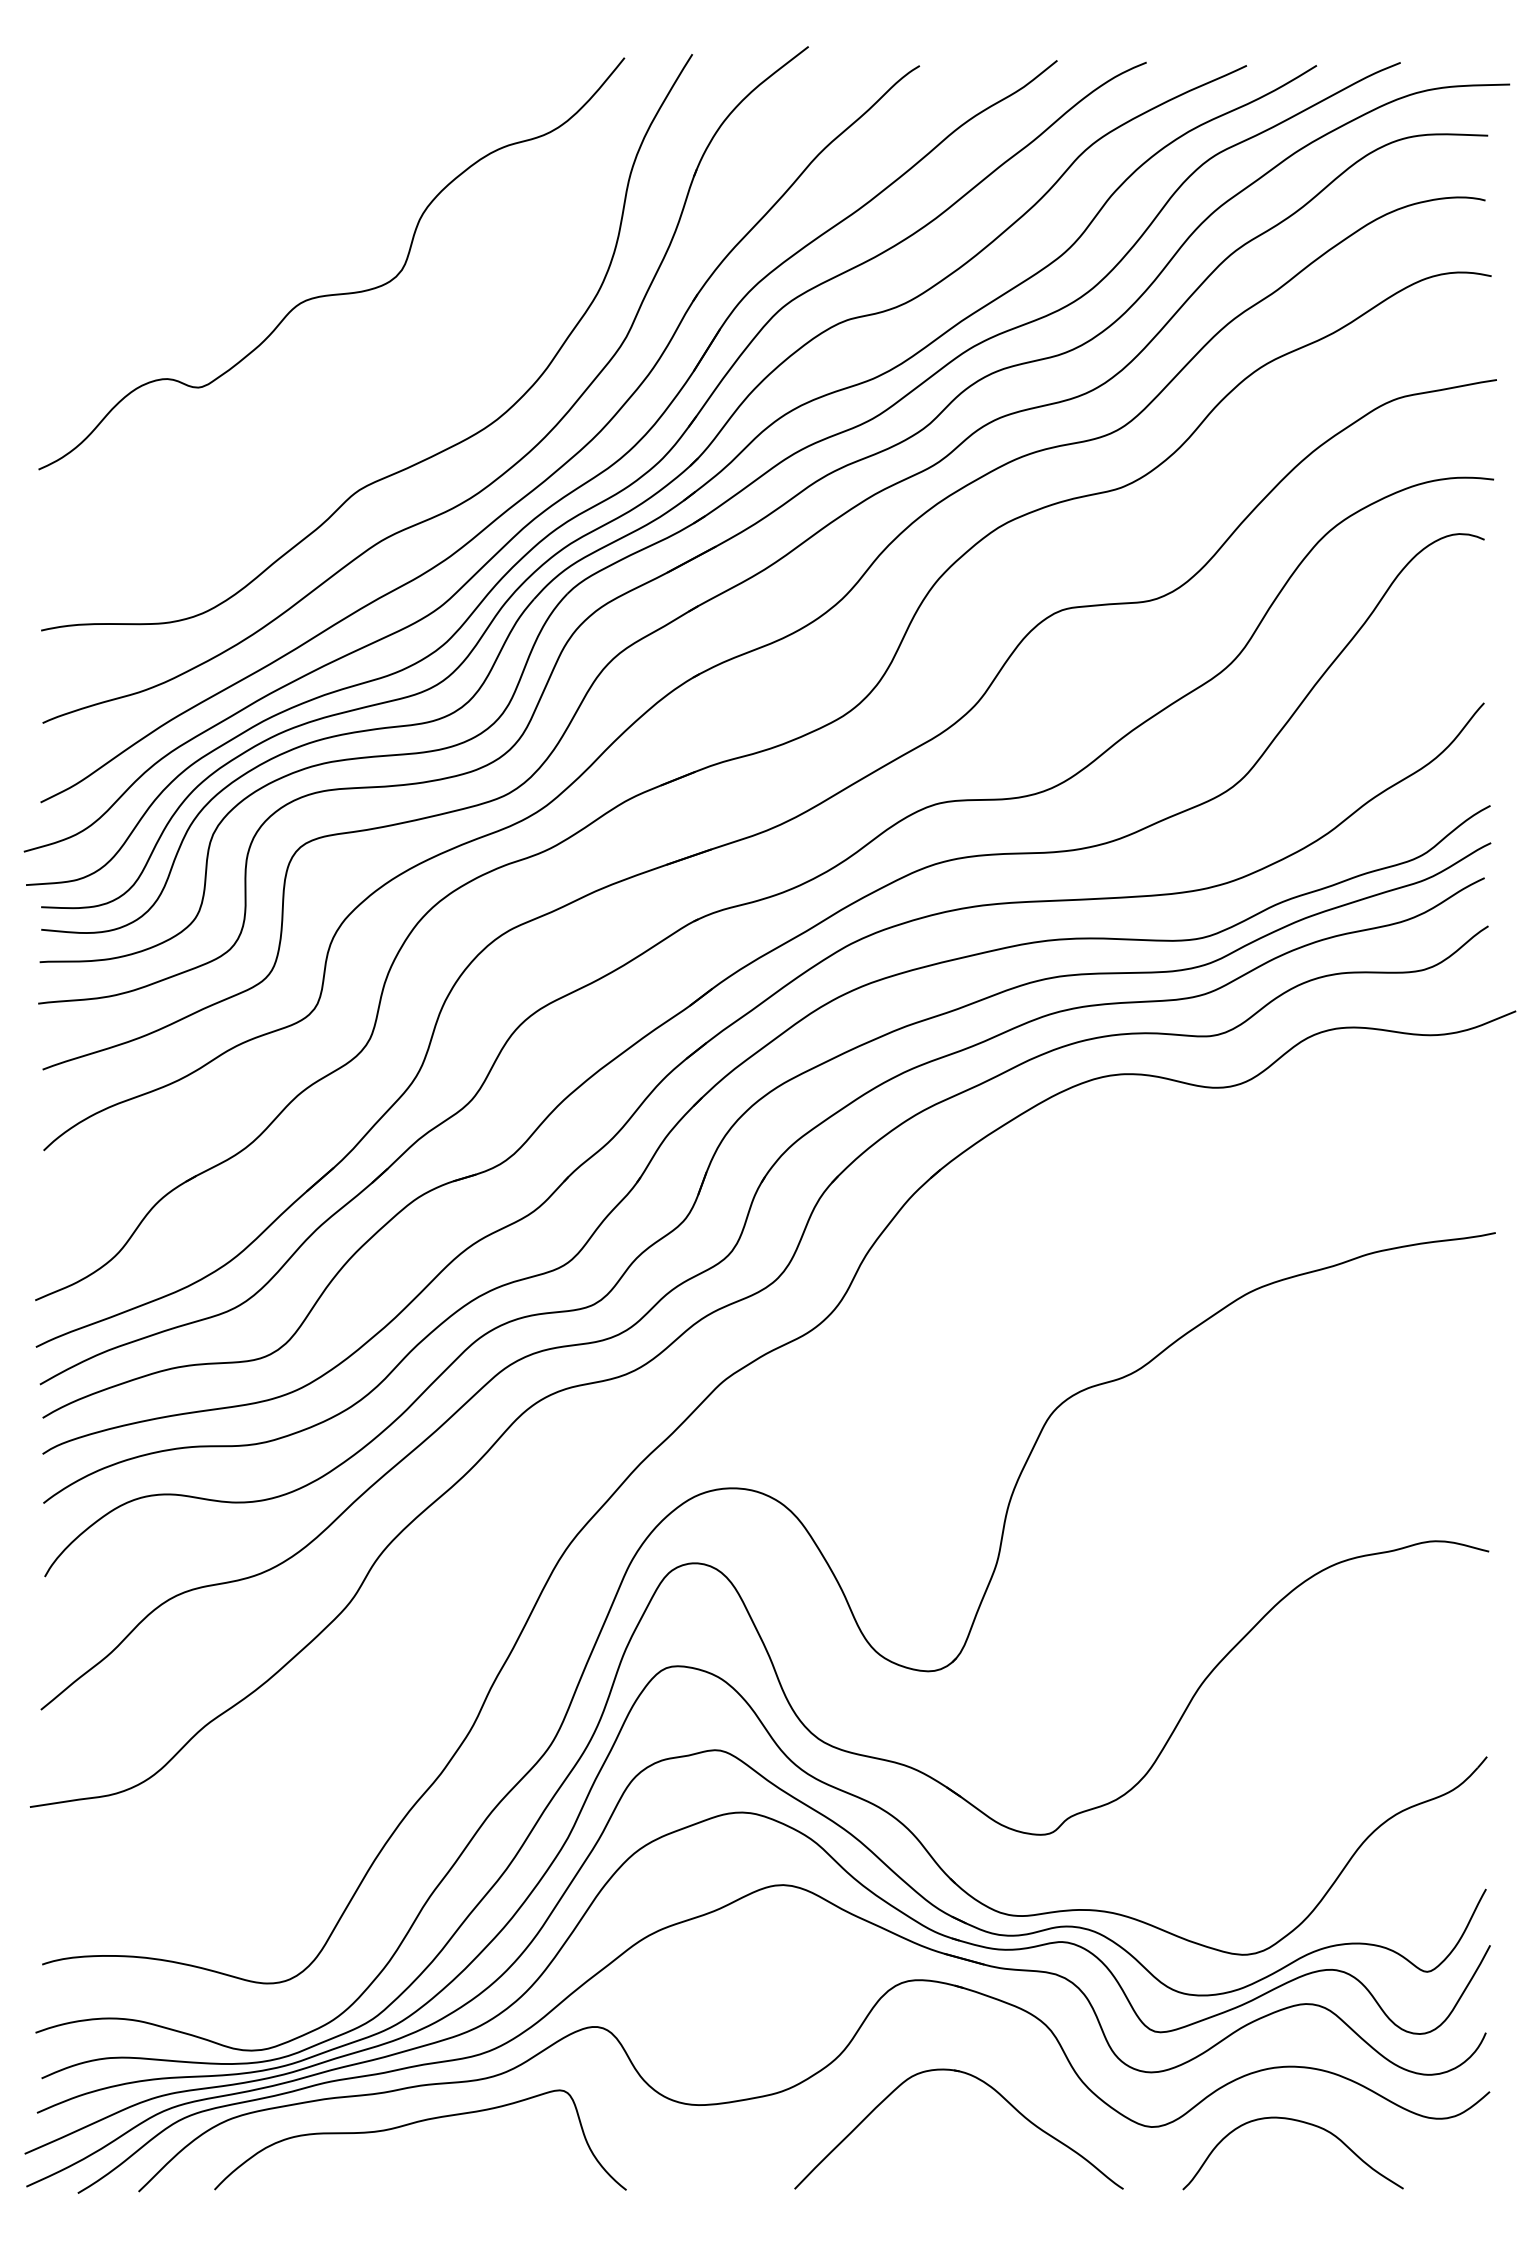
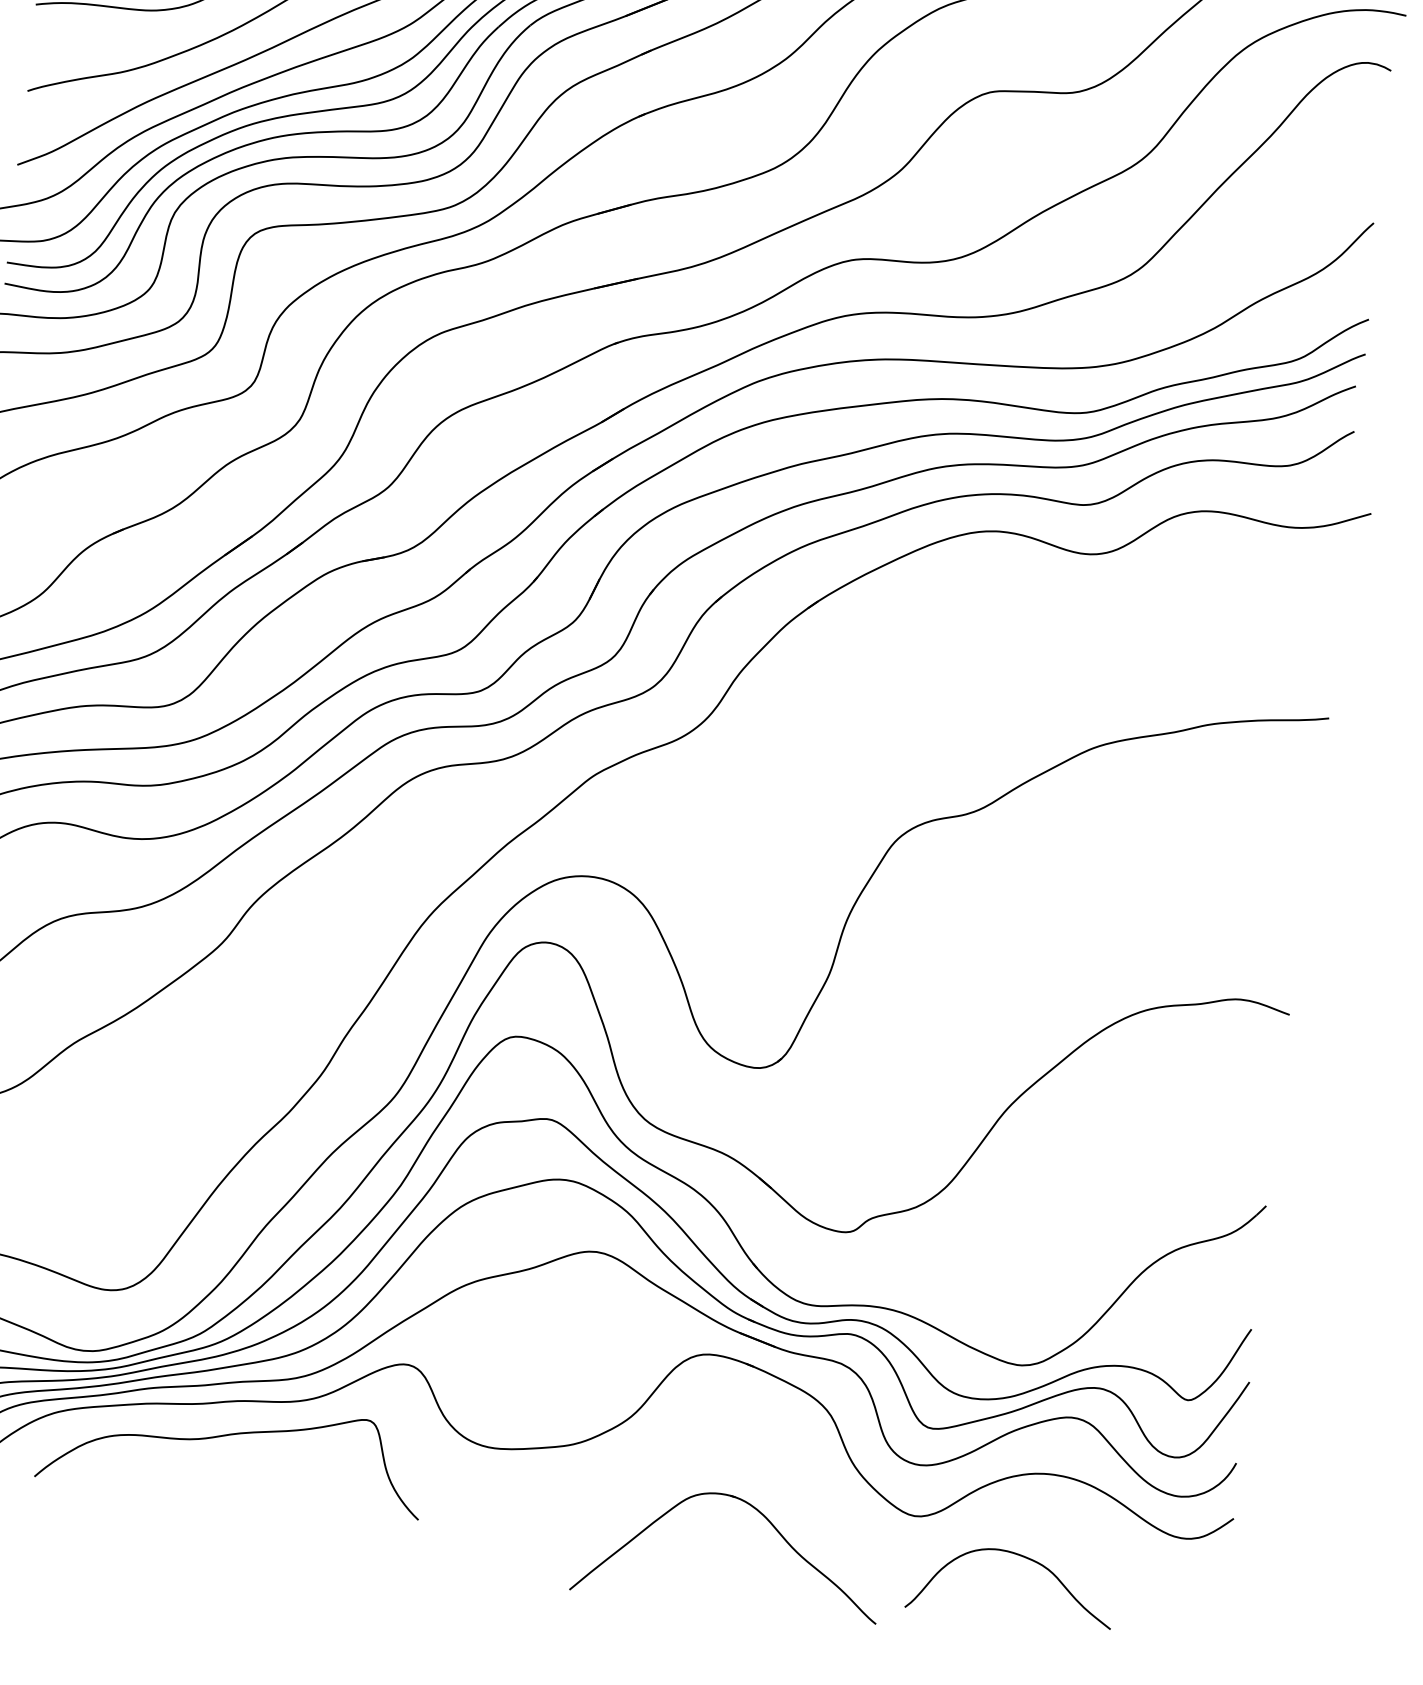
part: (988, 2086) -> (760, 1514), moved
curve: (1300, 2122) -> (1021, 1556), moved

